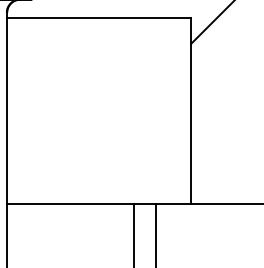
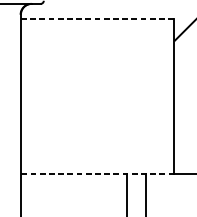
line: (99, 18) -> (98, 19), solid -> dashed
line: (99, 203) -> (98, 174), solid -> dashed

